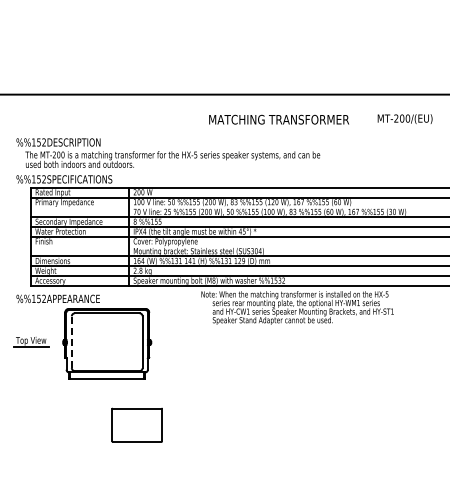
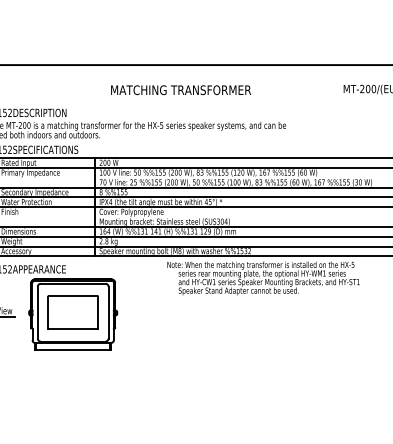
text: (279, 119) -> (181, 89), moved
line: (71, 342) -> (37, 312), dashed -> solid
part: (136, 424) -> (72, 311), moved

